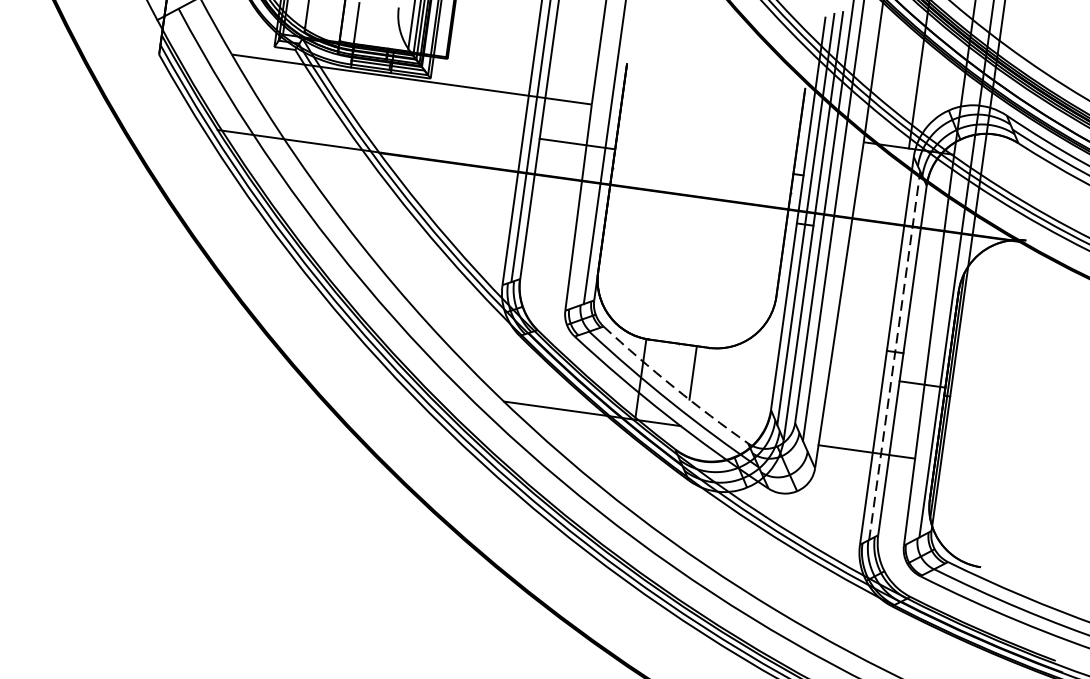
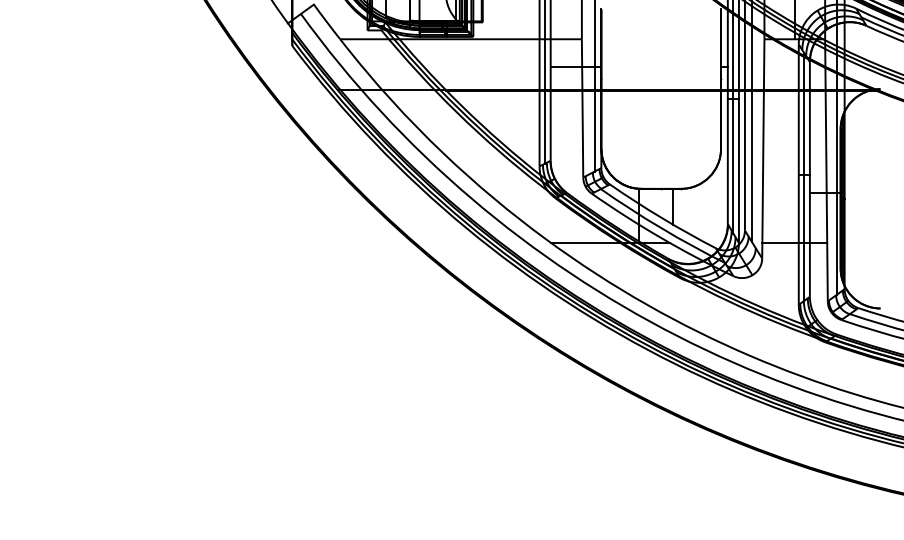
line: (894, 356) -> (804, 177), dashed -> solid
arc: (673, 387) -> (661, 218), dashed -> solid

